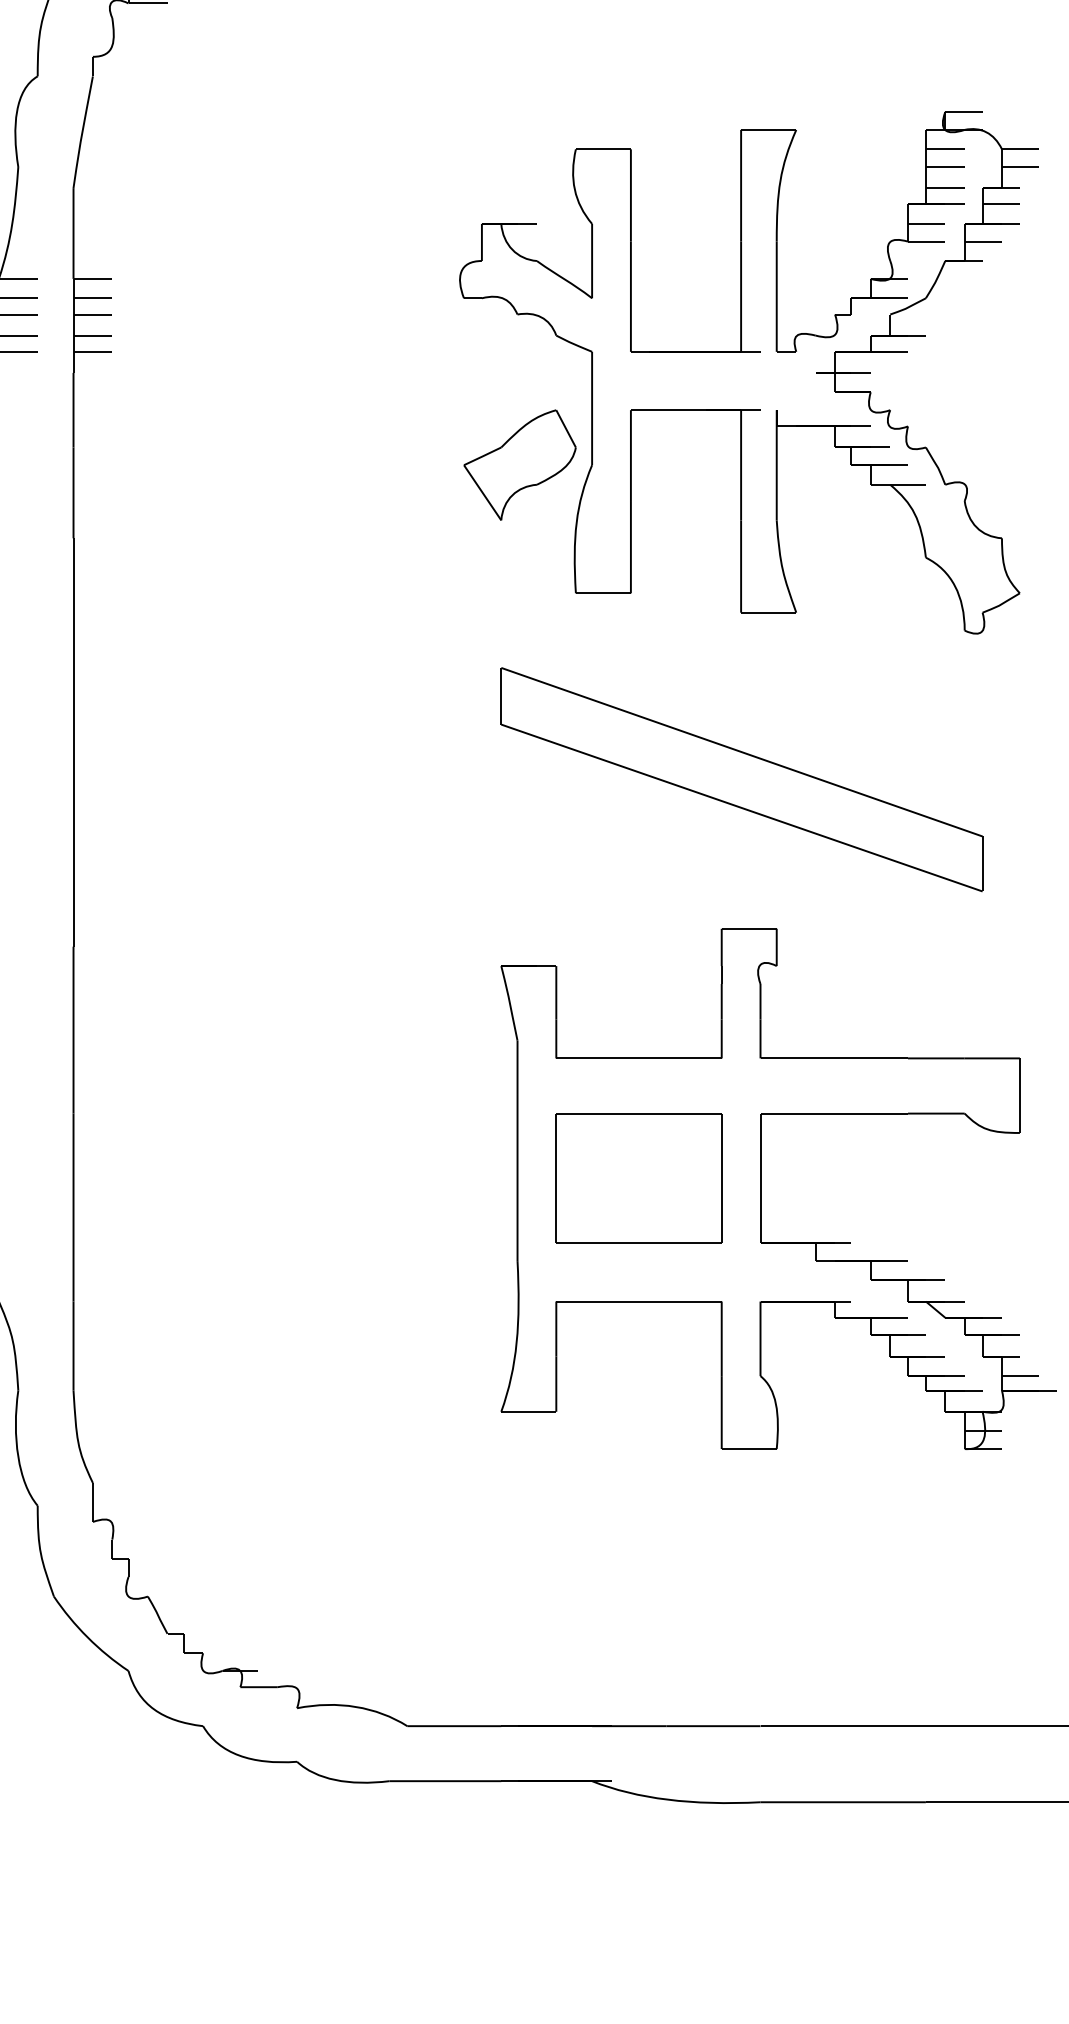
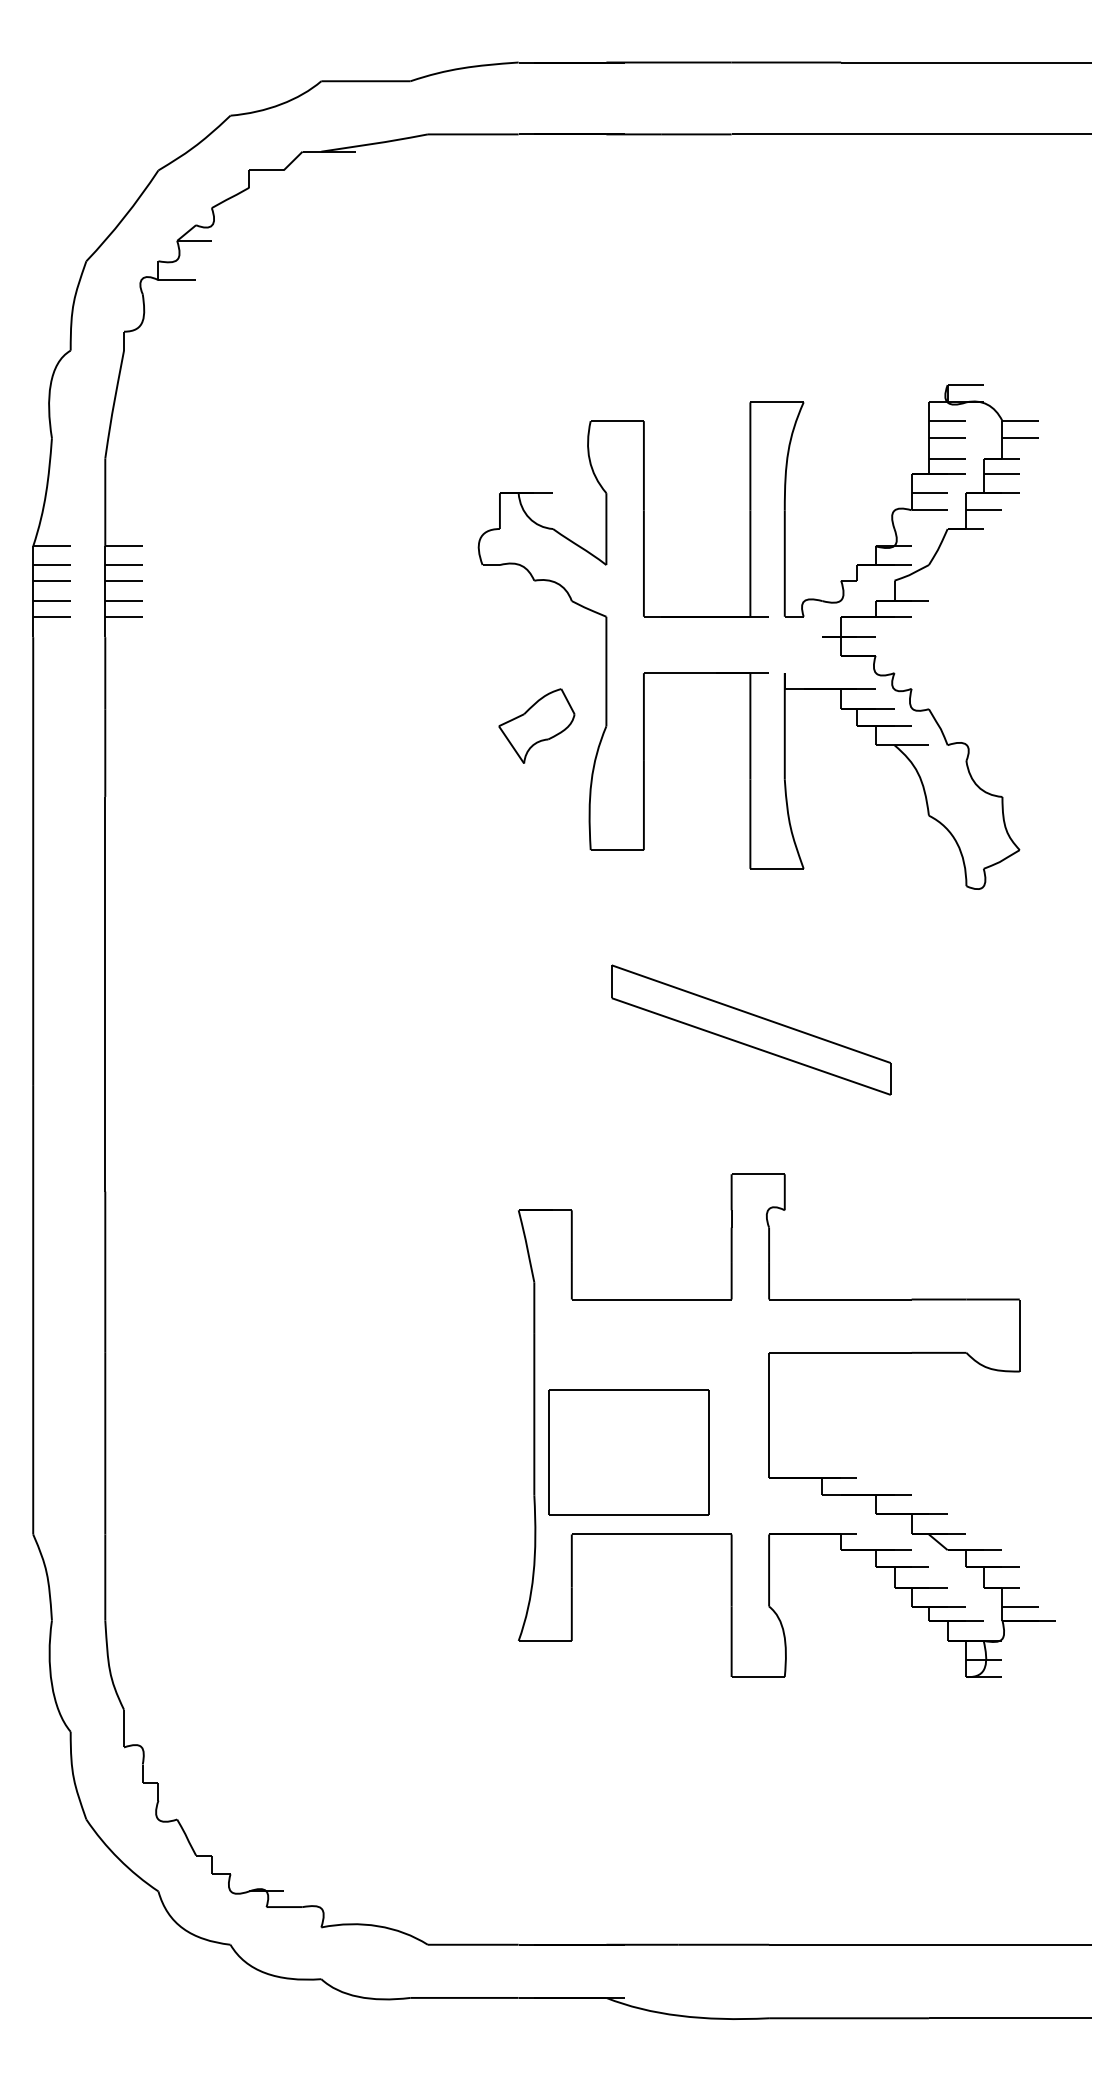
part: (519, 464) -> (536, 725), size x0.7
part: (742, 778) -> (751, 1029), size x0.6
part: (638, 1178) -> (628, 1452), moved

